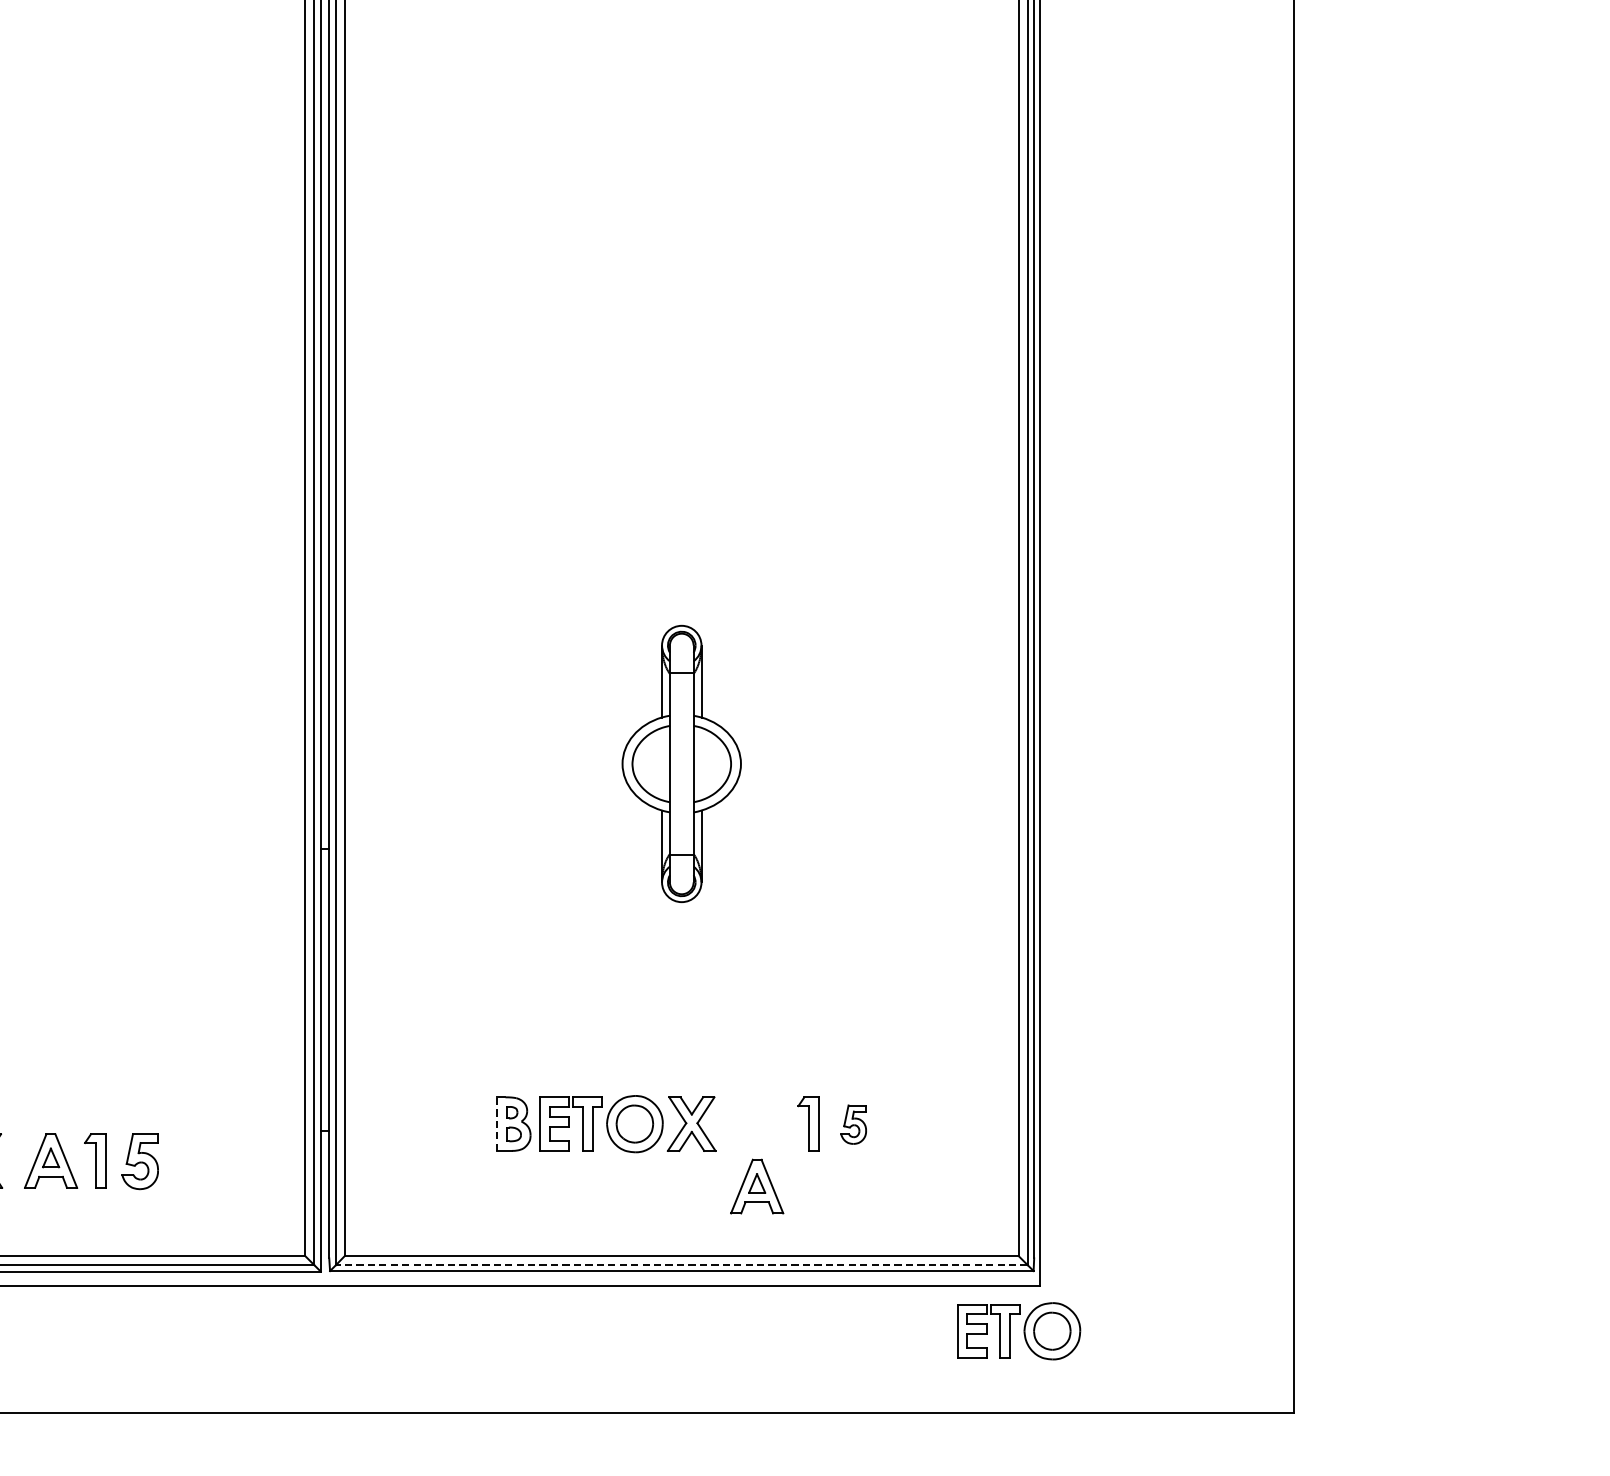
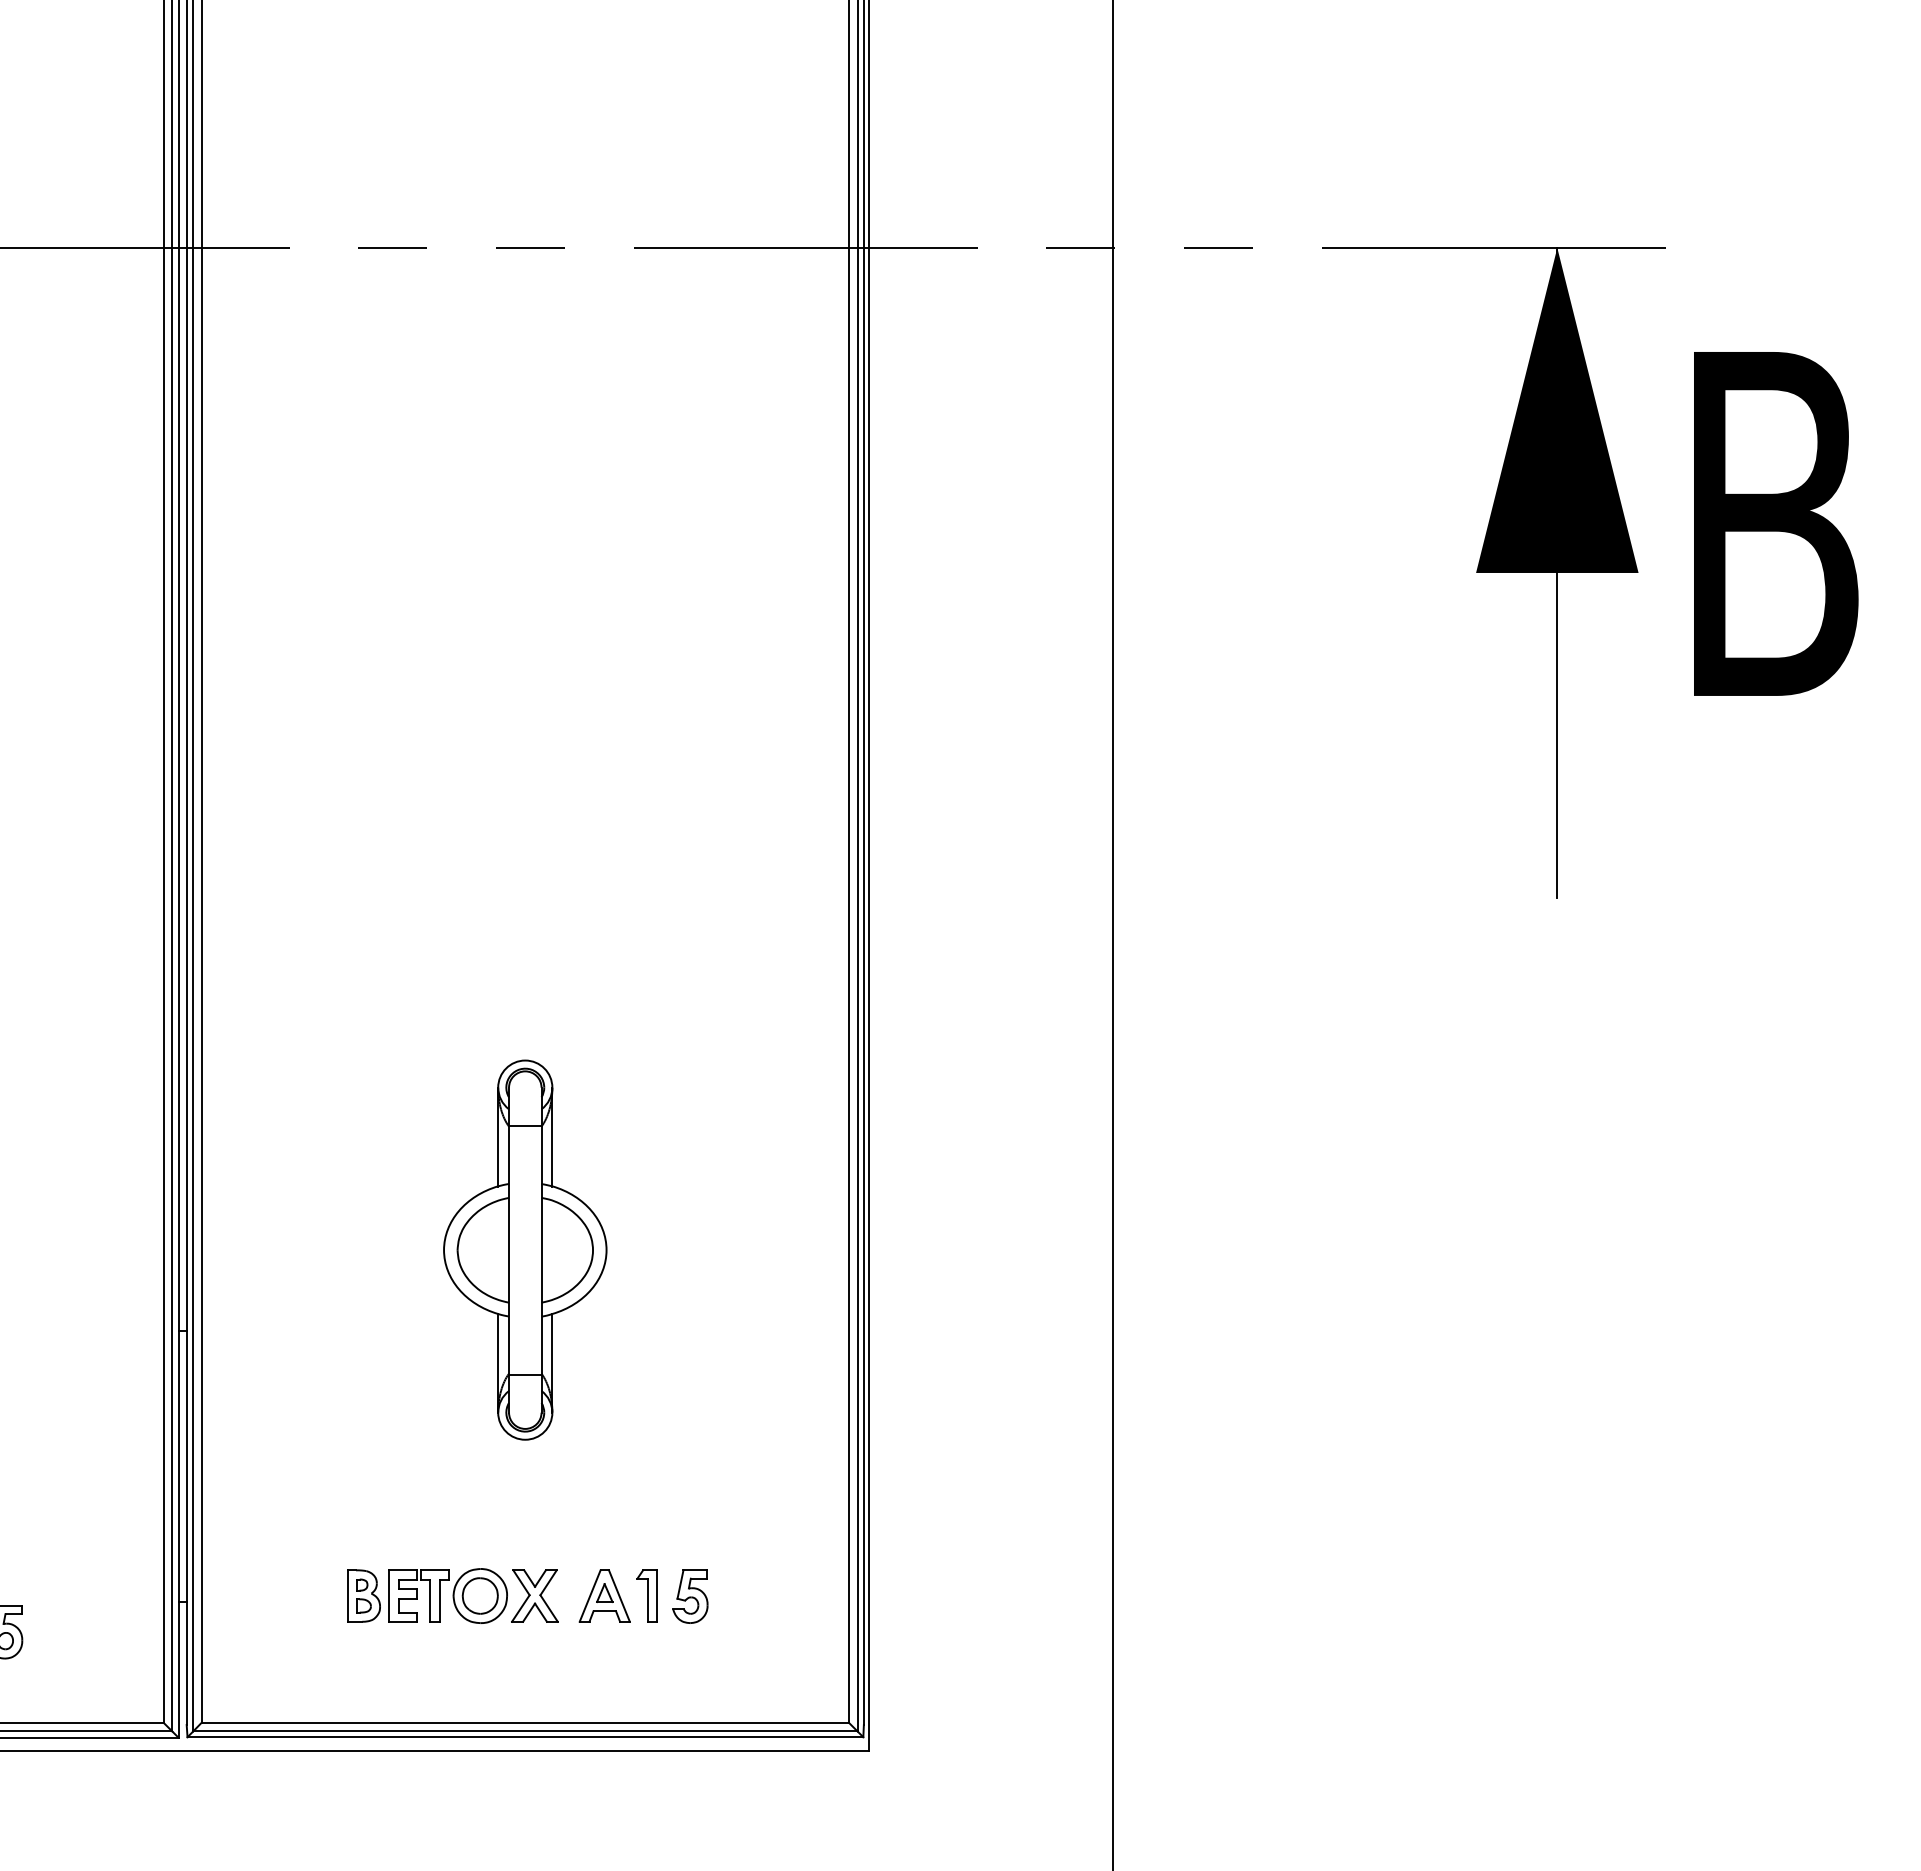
part: (681, 763) -> (525, 1249), size x1.43
line: (496, 1124) -> (347, 1596), dashed -> solid
part: (853, 1124) -> (690, 1596), size x1.43
part: (756, 1186) -> (604, 1595), moved
line: (680, 1265) -> (524, 1731), dashed -> solid
part: (1018, 1330) -> (848, 1794), removed

